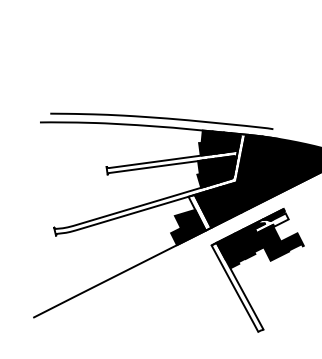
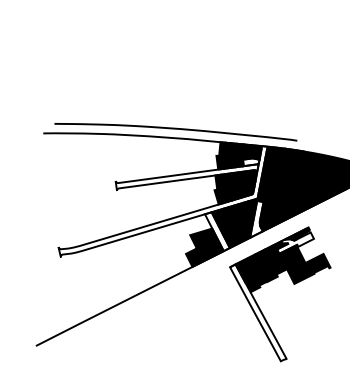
fill: (230, 149) -> (250, 162), removed
fill: (235, 200) -> (256, 218), removed

